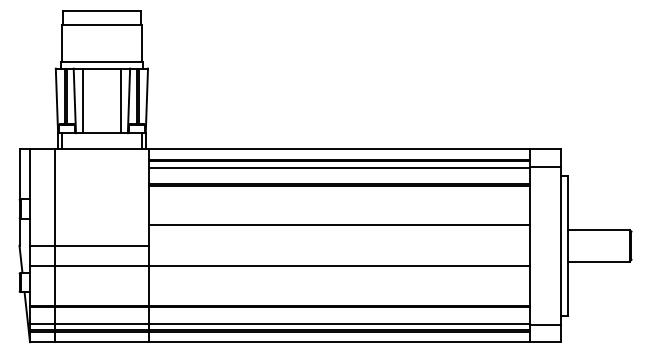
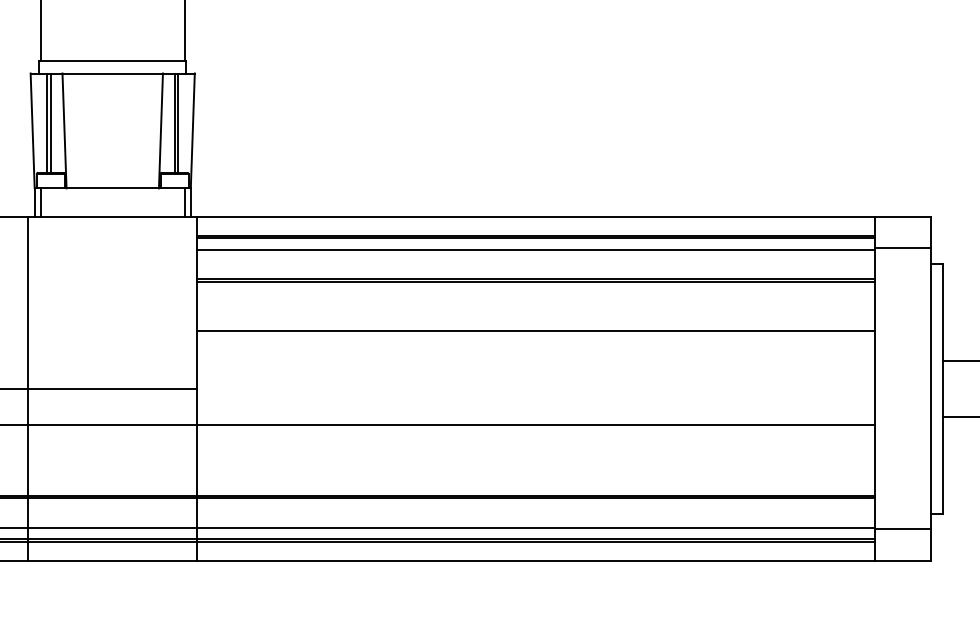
line: (83, 100) -> (79, 130), removed
line: (120, 100) -> (145, 130), removed
line: (339, 225) -> (535, 331), moved

